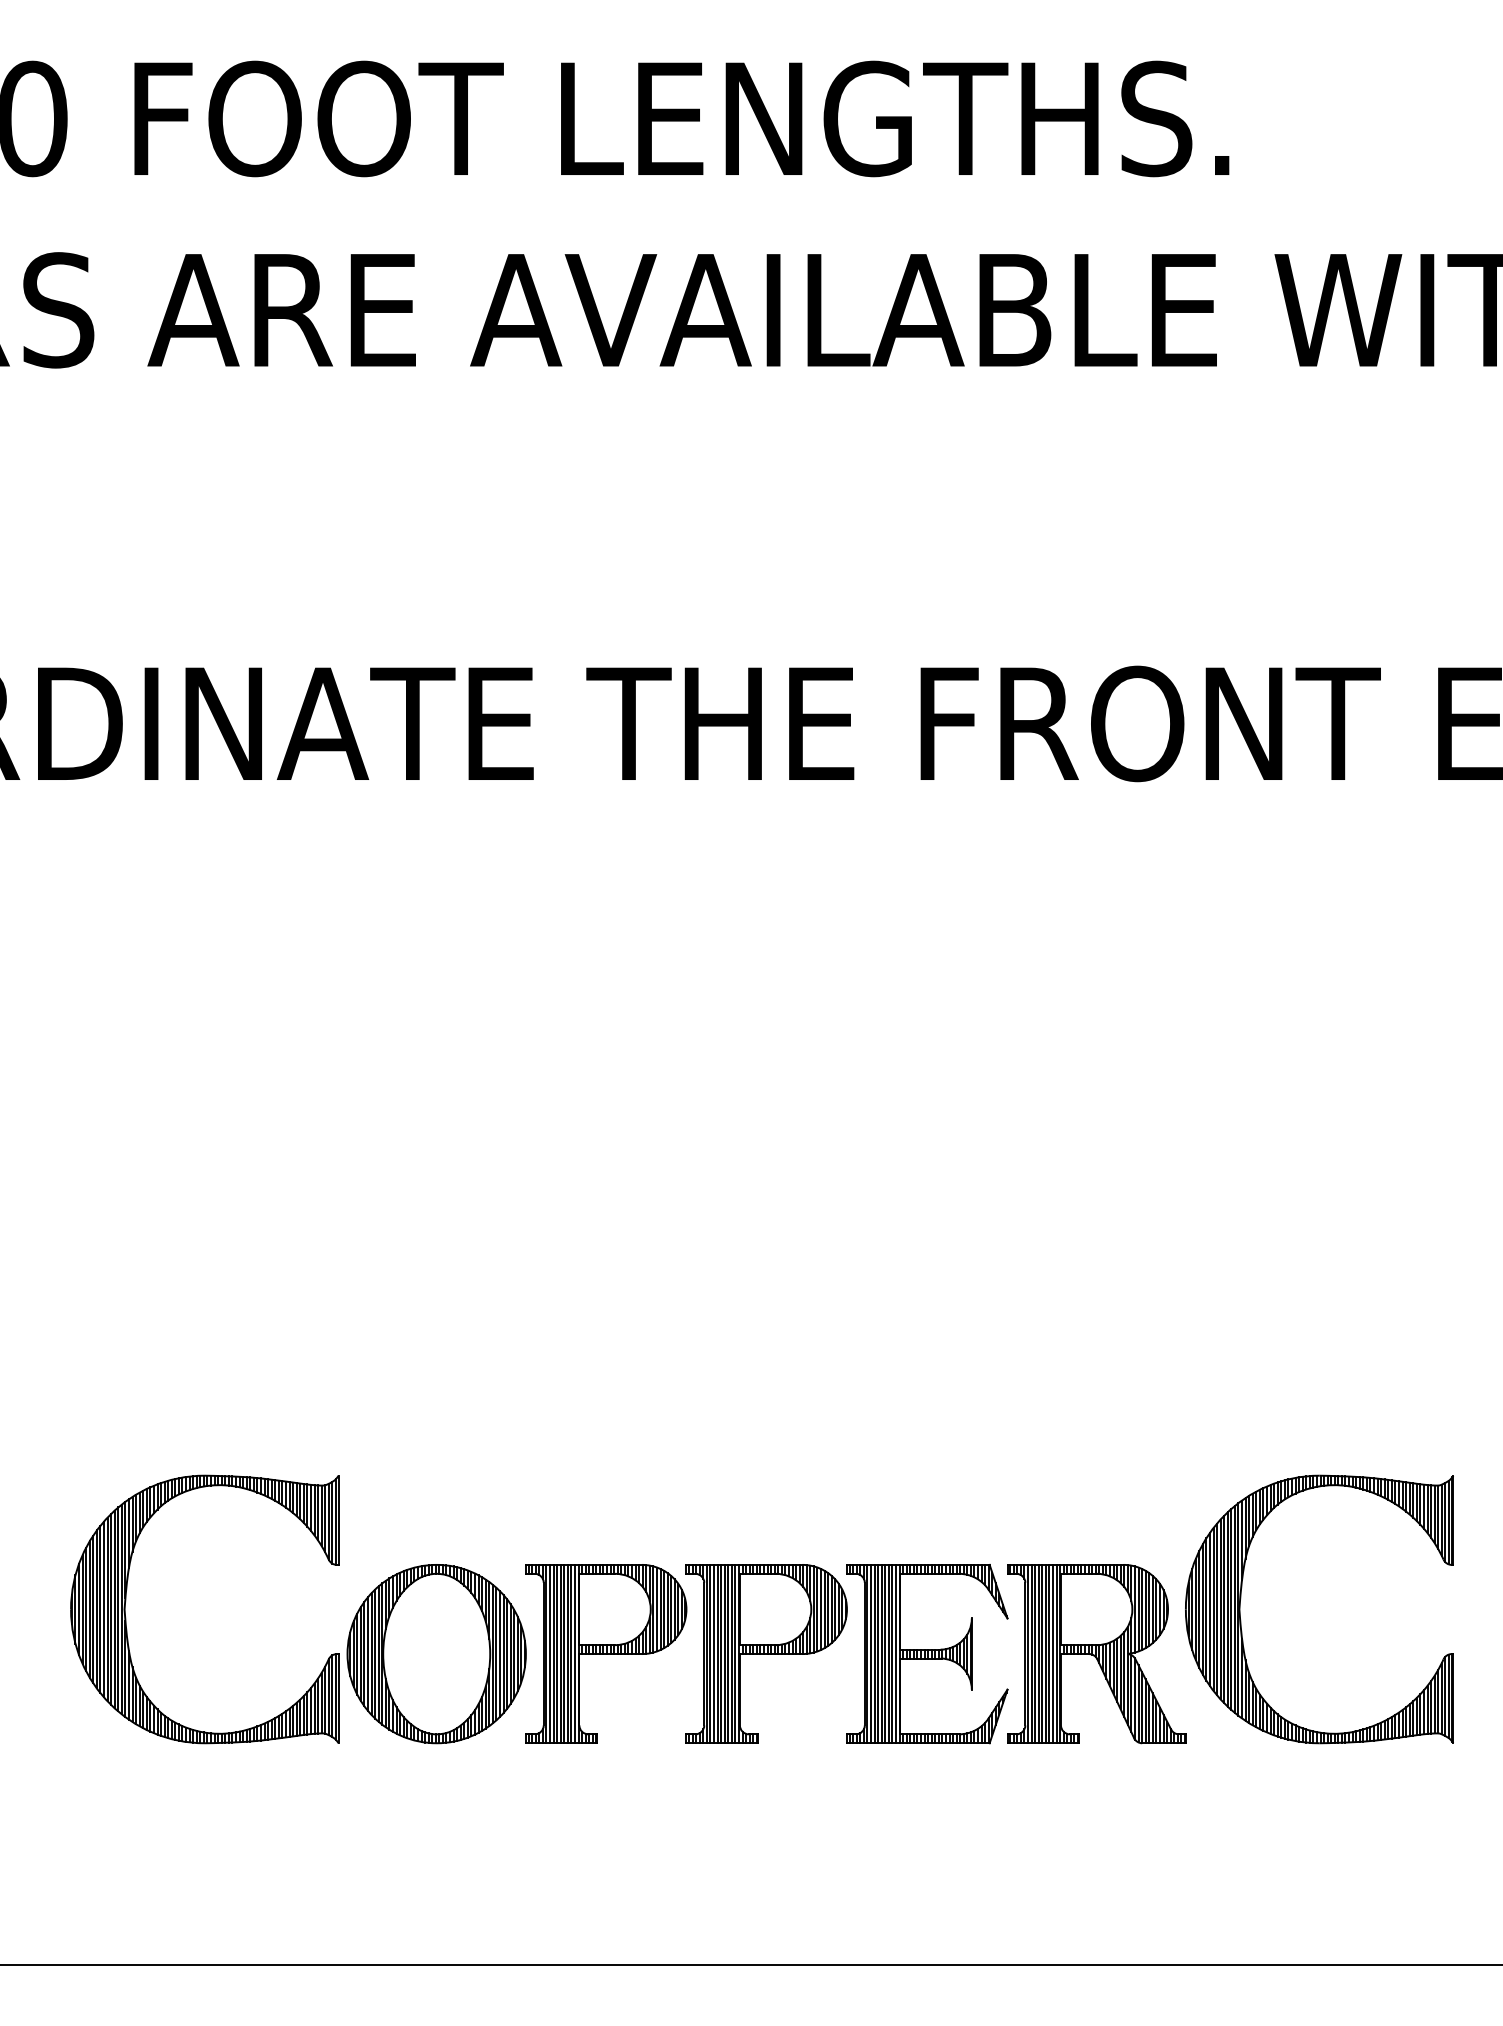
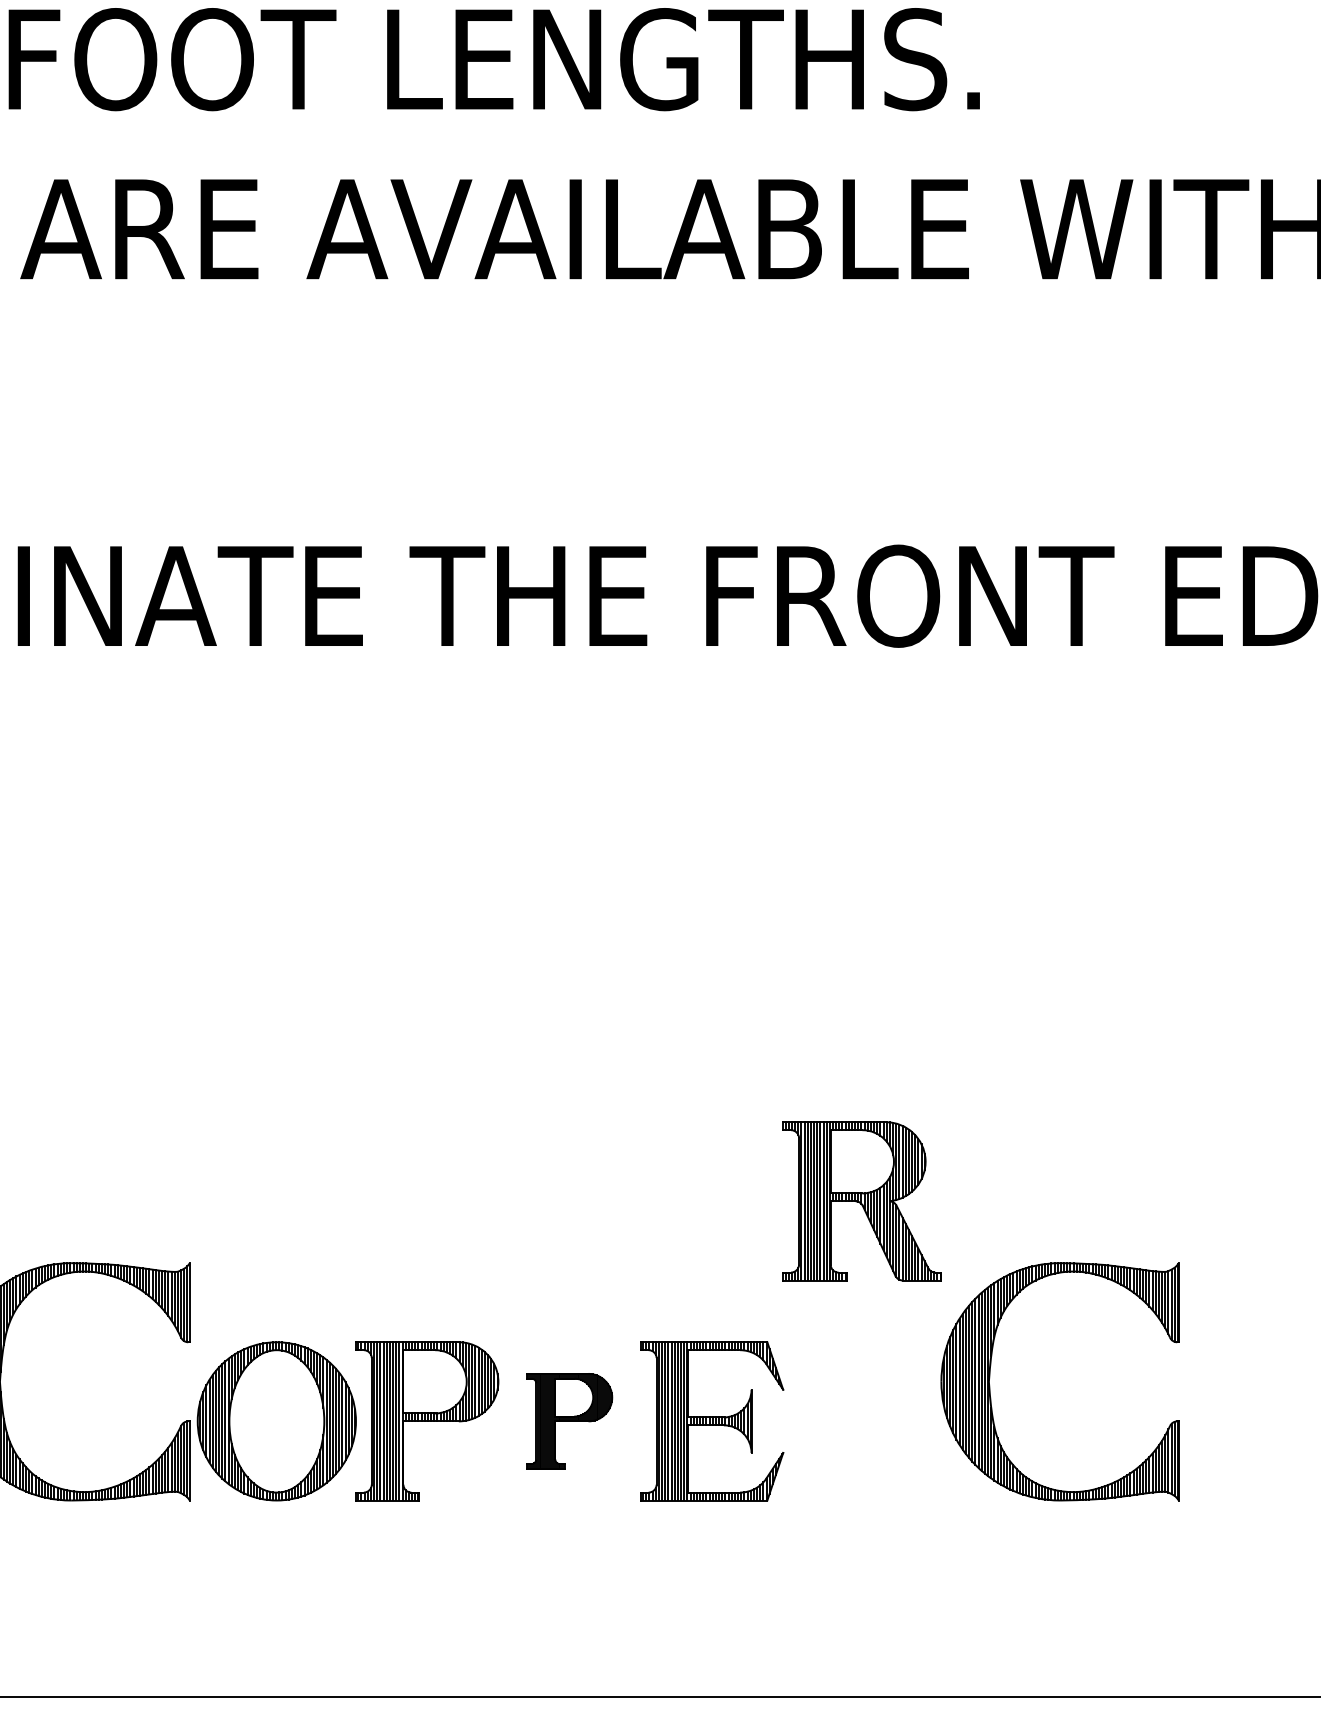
part: (766, 1653) -> (569, 1420), size x0.6
part: (1096, 1654) -> (862, 1201), moved

